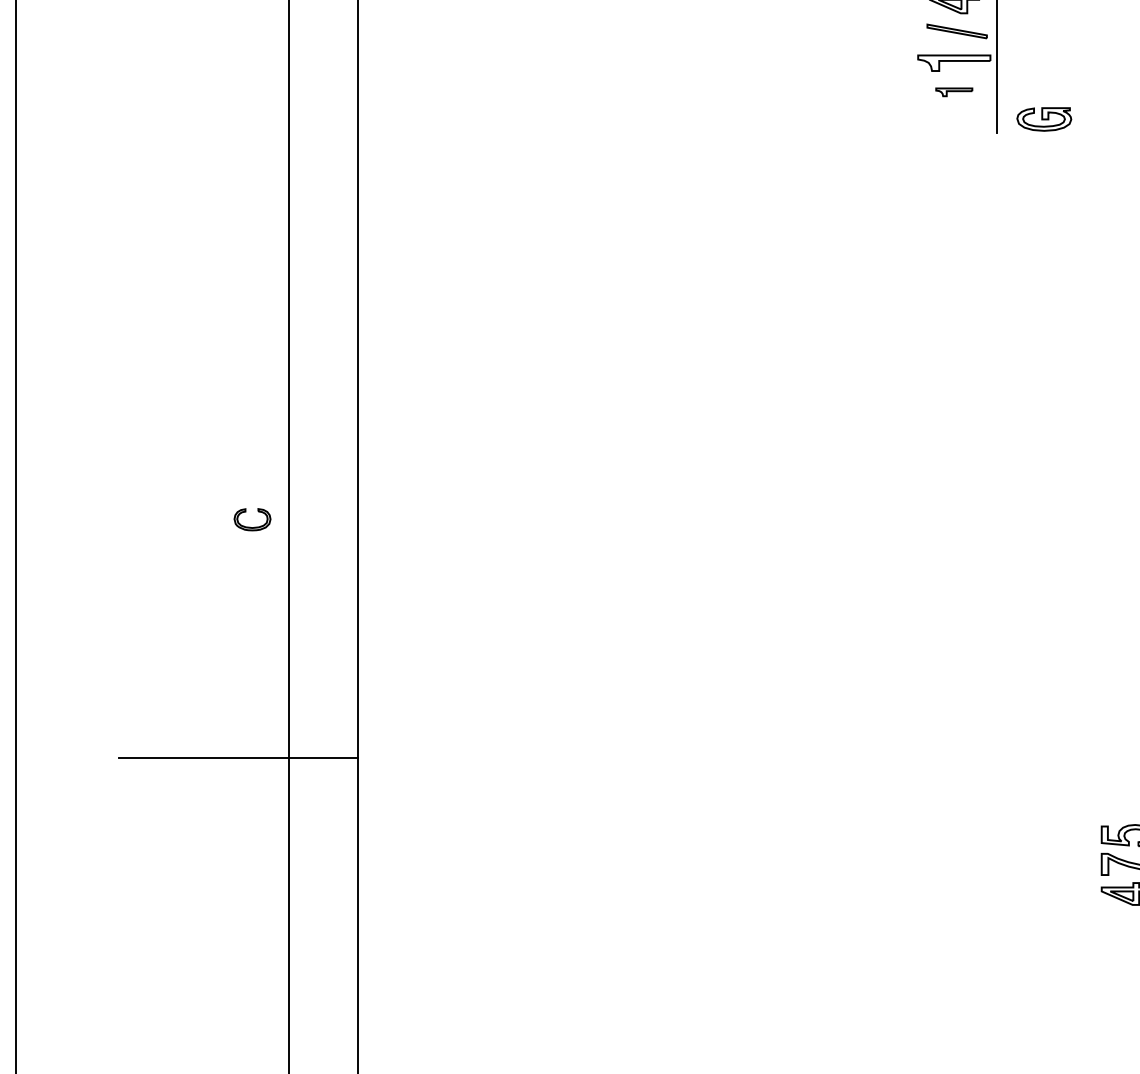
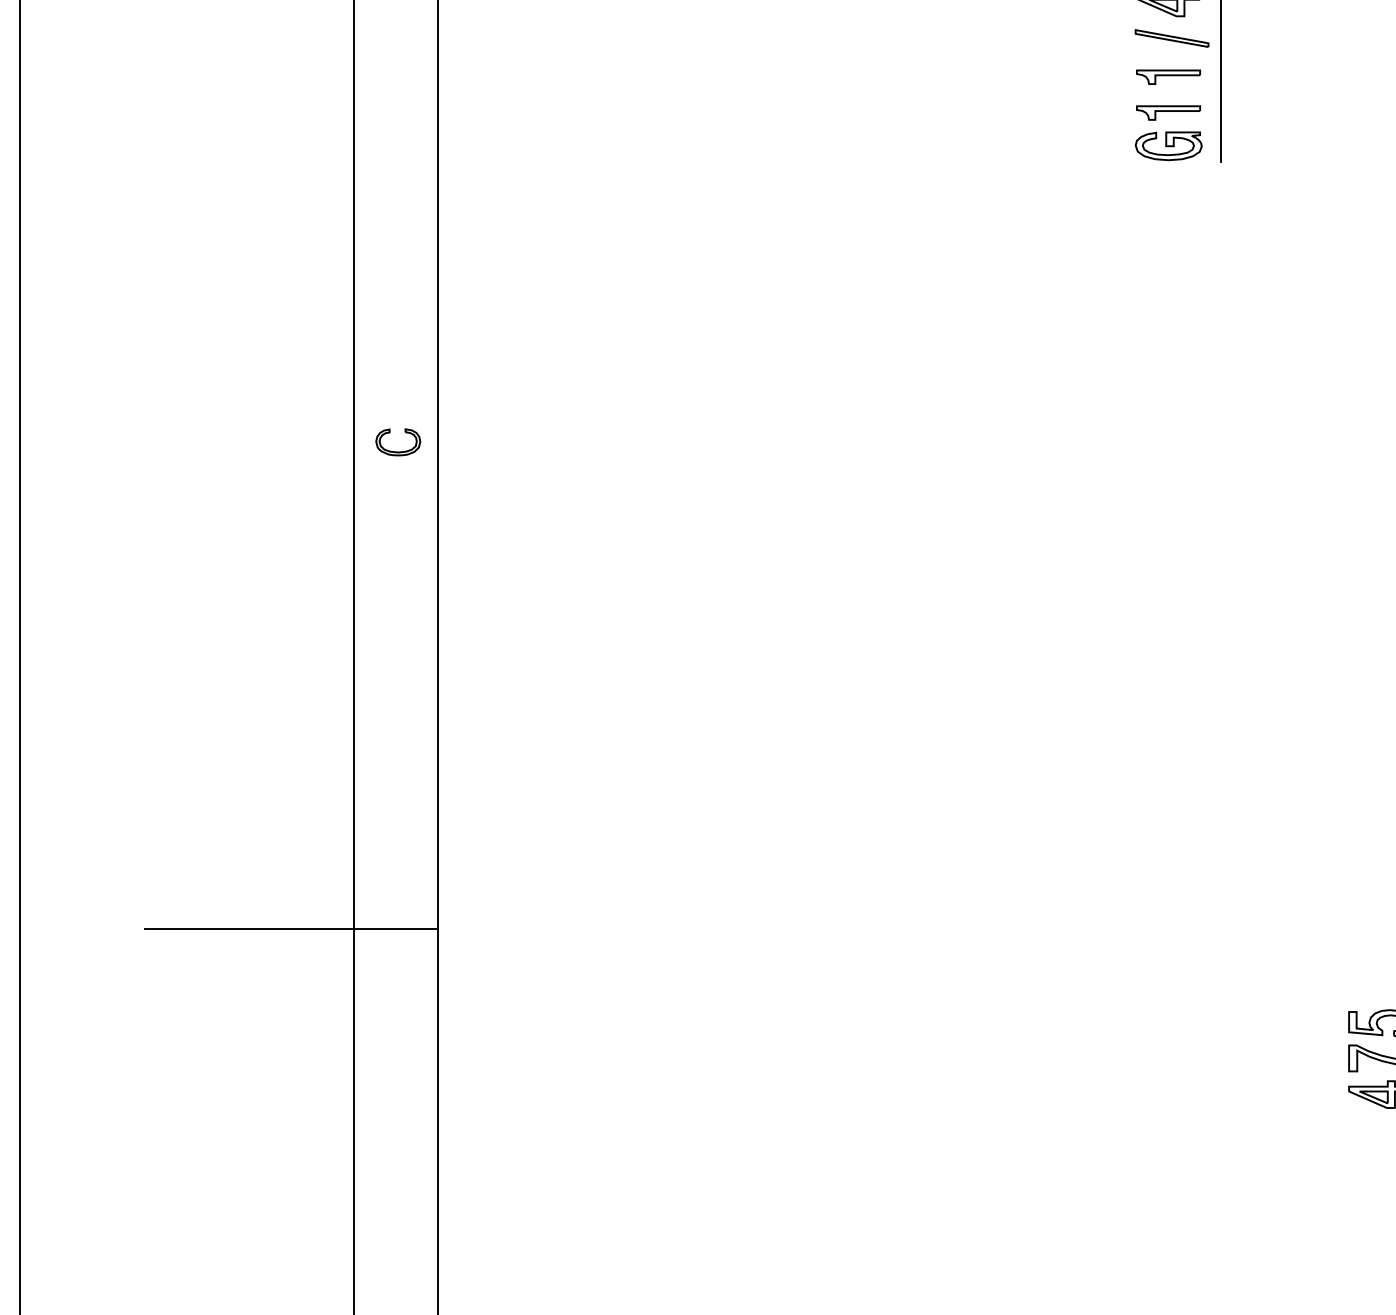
part: (954, 62) -> (1168, 76), size x0.71
part: (954, 91) -> (1168, 112), size x1.43
part: (1044, 119) -> (1168, 146), moved
part: (252, 527) -> (398, 451), moved

